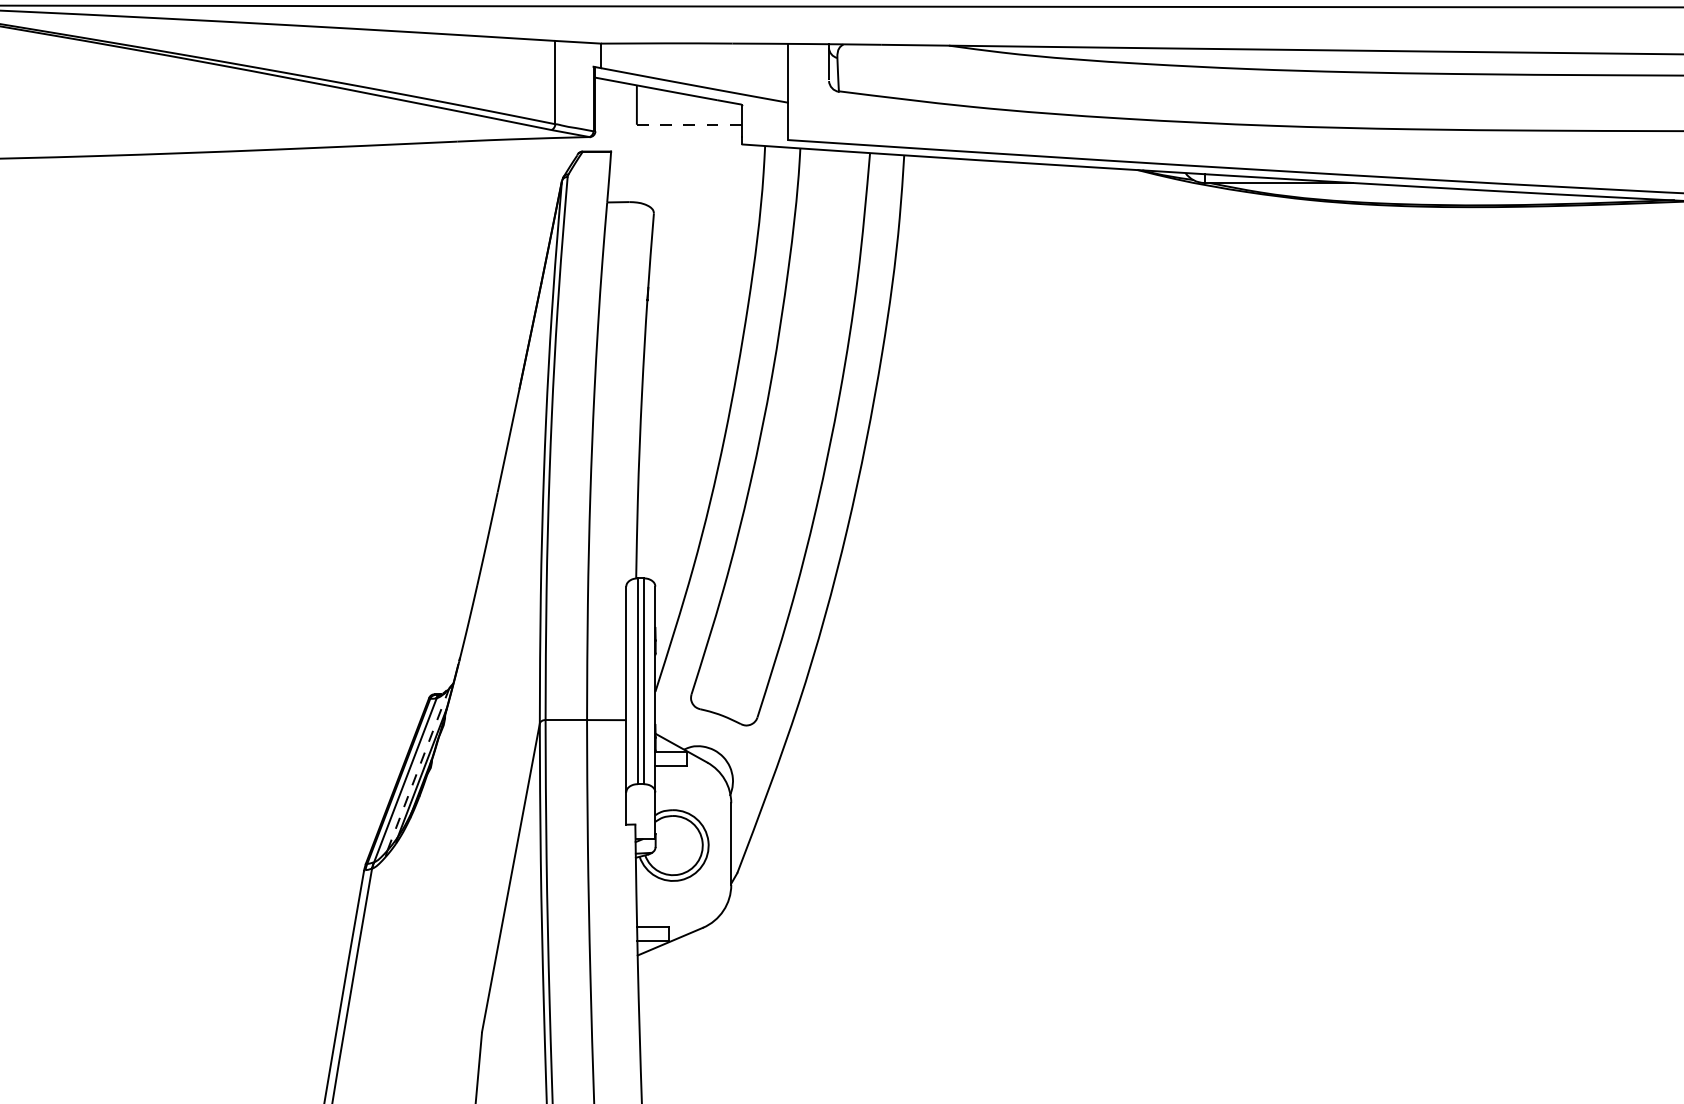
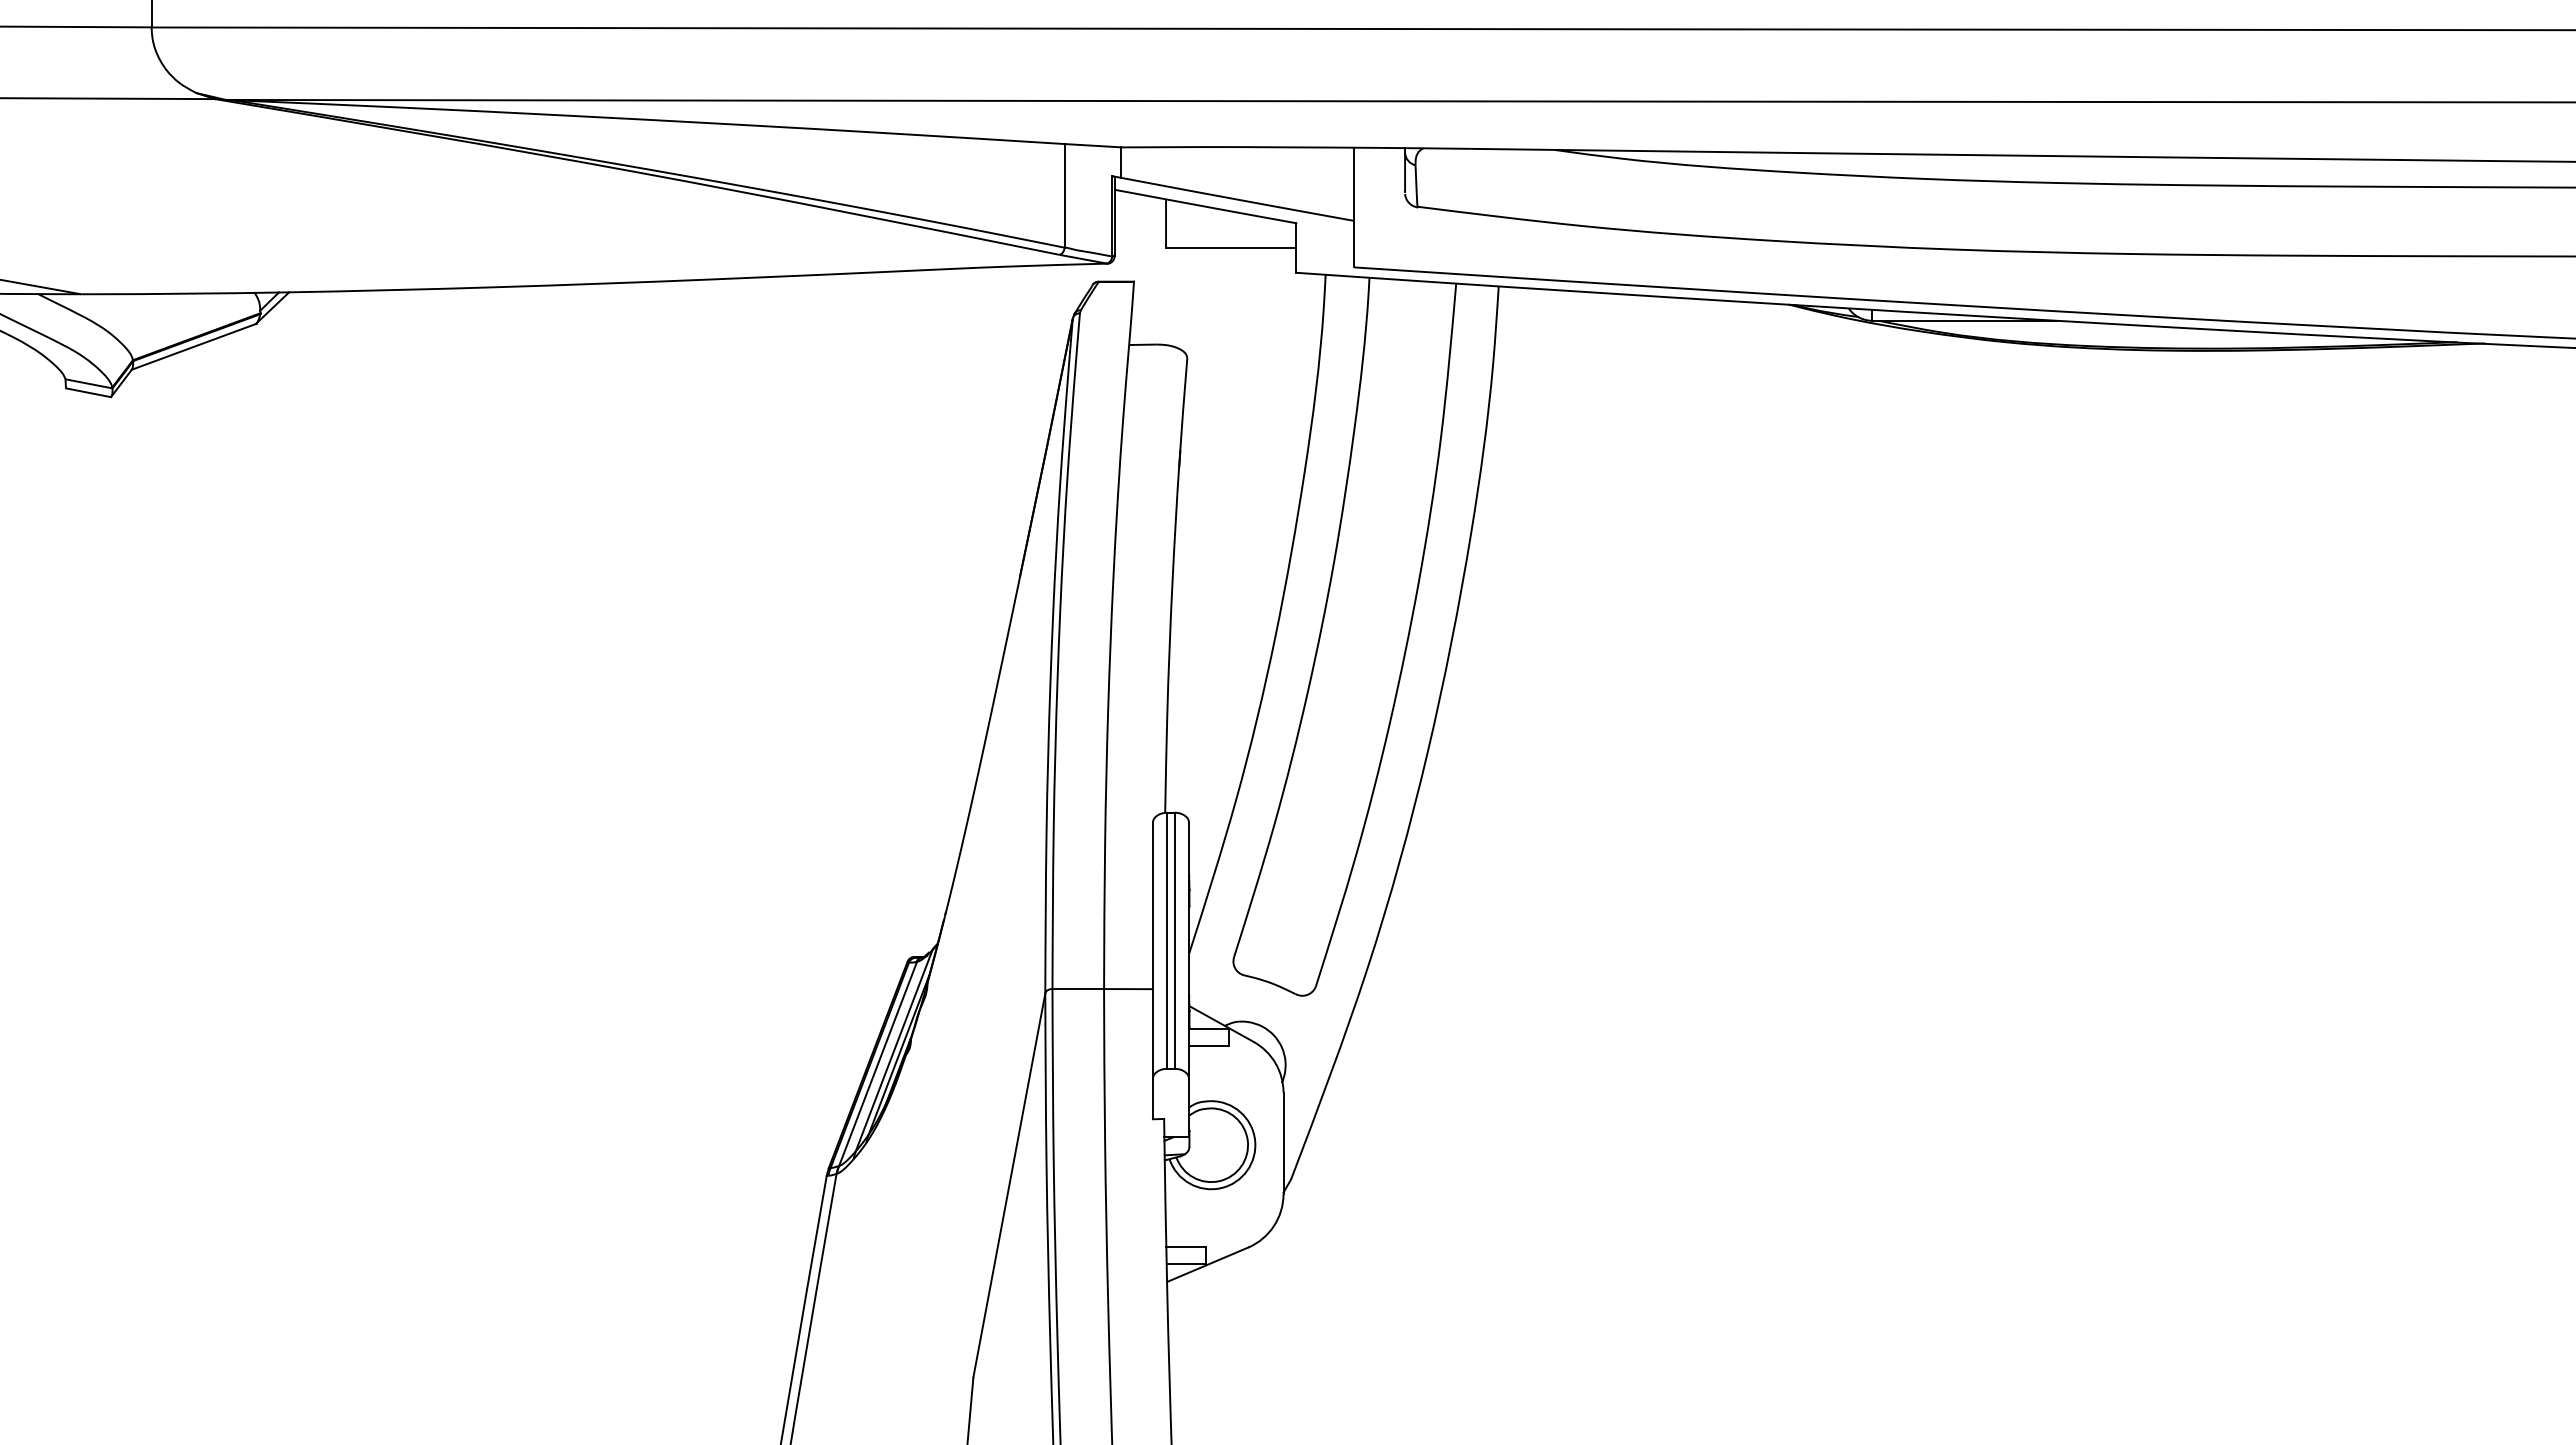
line: (689, 124) -> (1231, 248), dashed -> solid
line: (418, 769) -> (894, 1050), dashed -> solid

